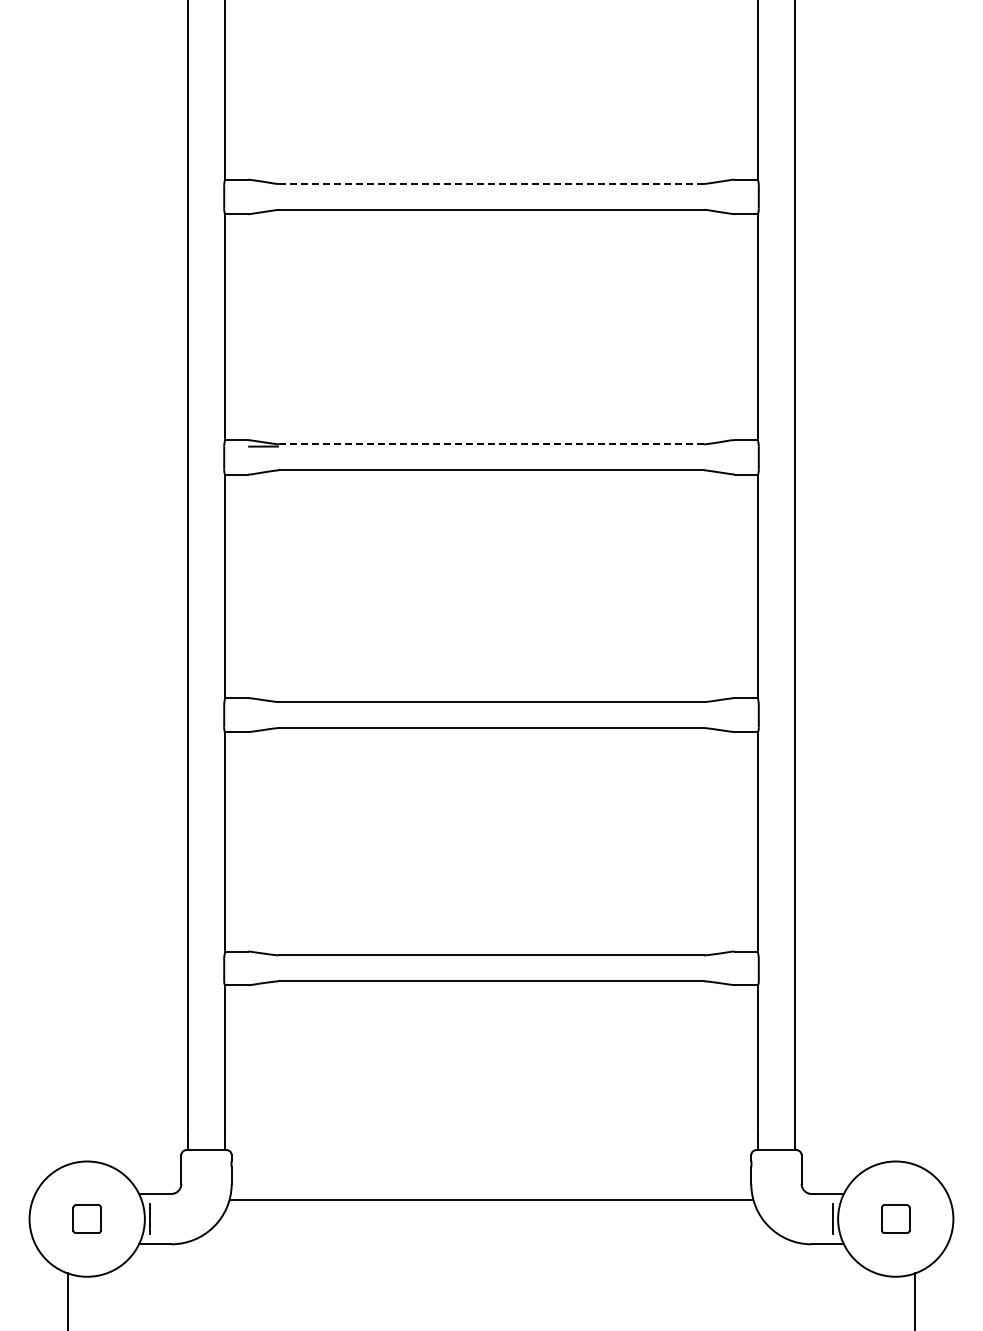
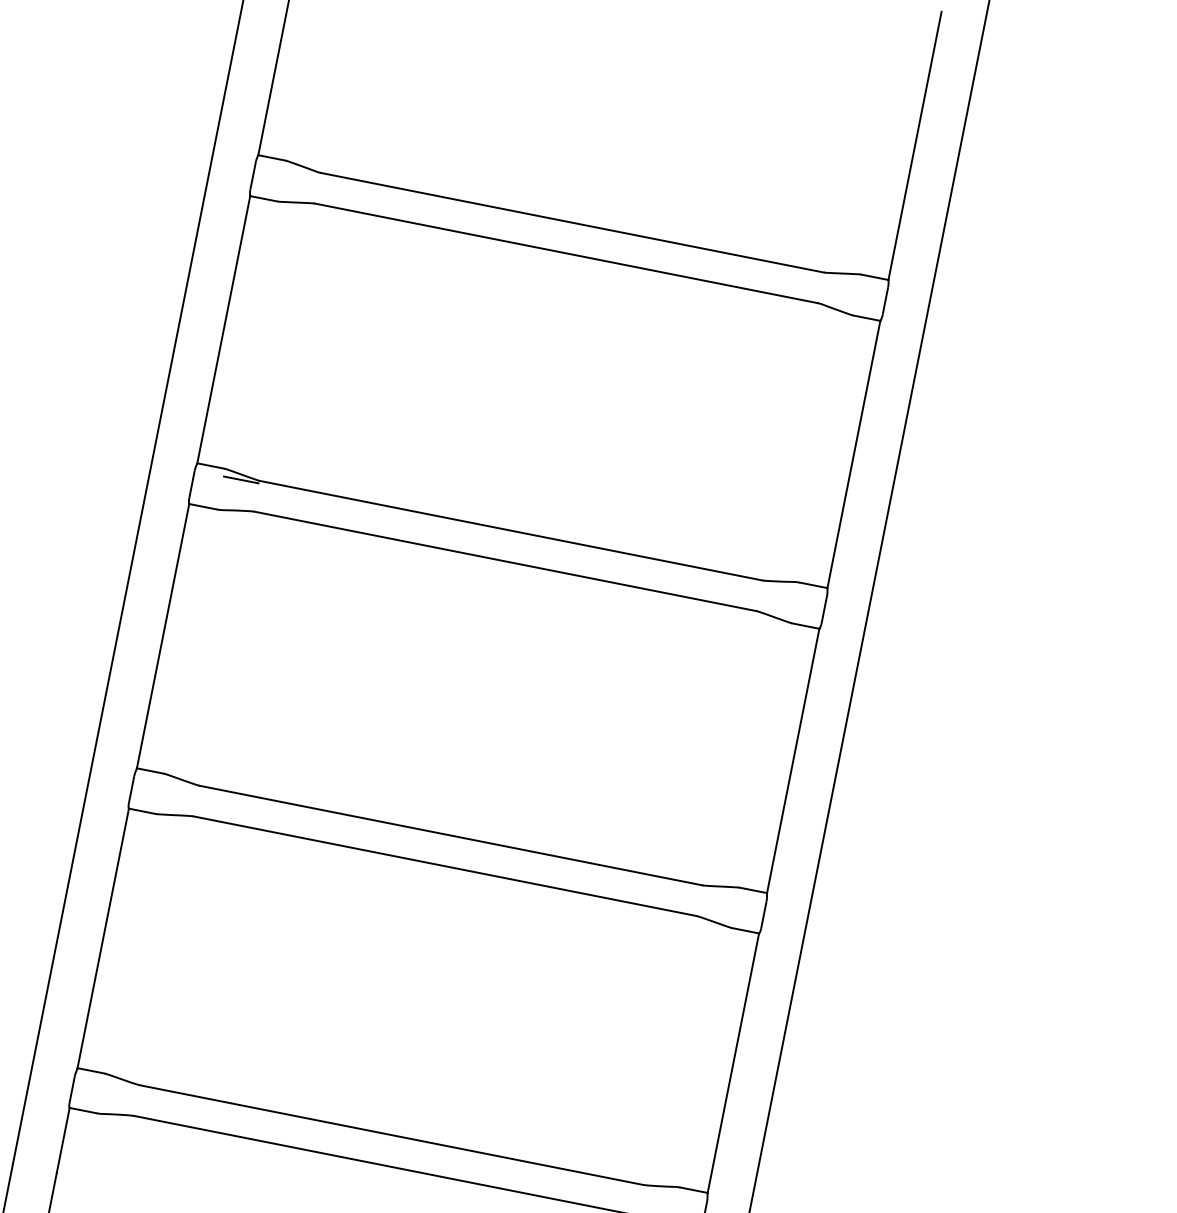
line: (491, 183) -> (572, 222), dashed -> solid
line: (491, 444) -> (511, 530), dashed -> solid

